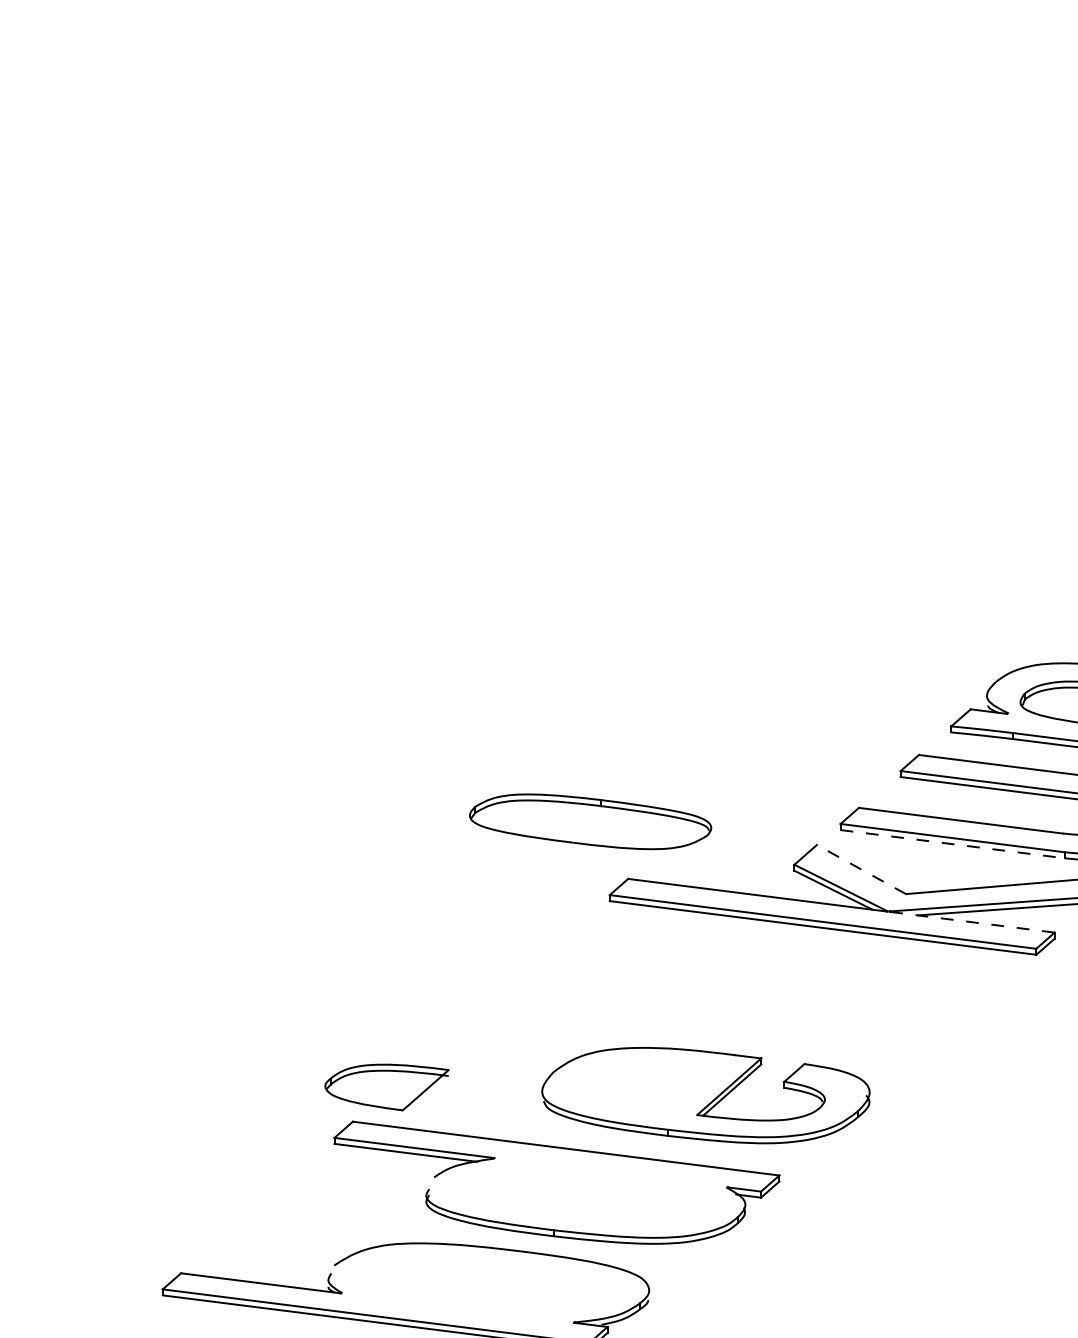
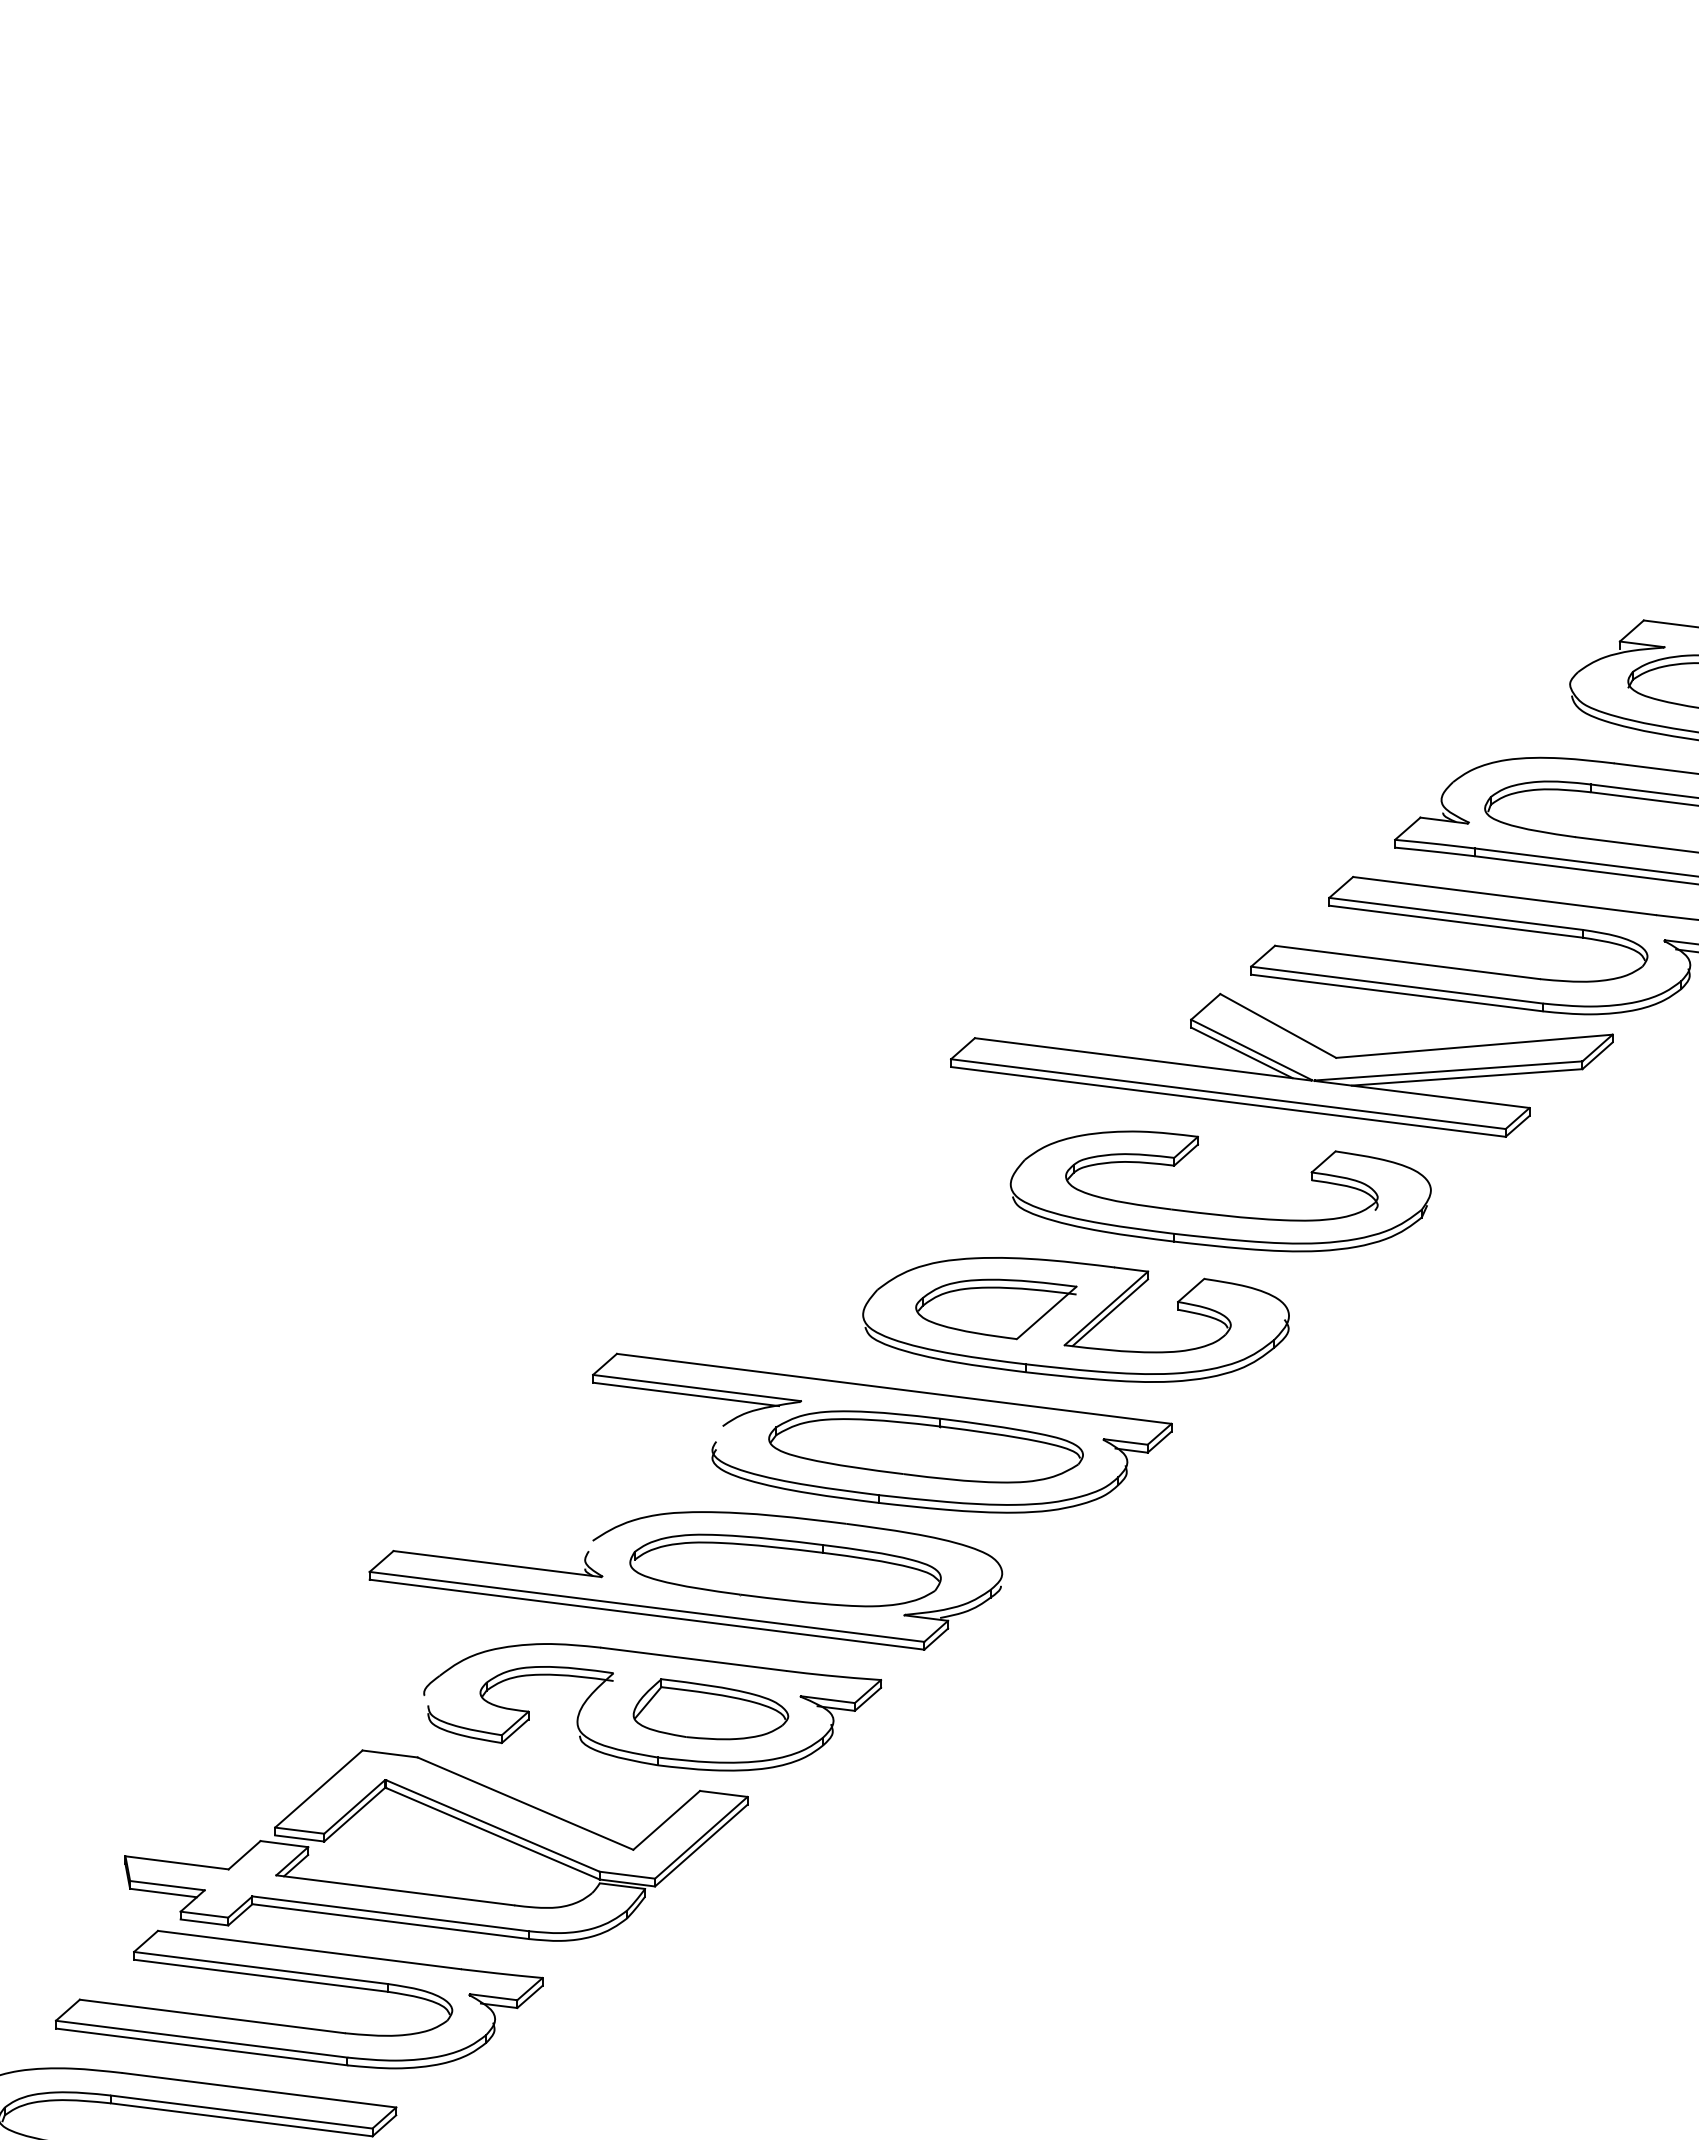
part: (590, 821) -> (925, 1446), moved
line: (952, 843) -> (1396, 992), dashed -> solid
line: (860, 869) -> (1277, 1025), dashed -> solid
line: (971, 922) -> (1421, 1094), dashed -> solid
part: (814, 1013) -> (1217, 1213), added
part: (387, 1087) -> (996, 1309), moved
part: (482, 1288) -> (785, 1570), added

